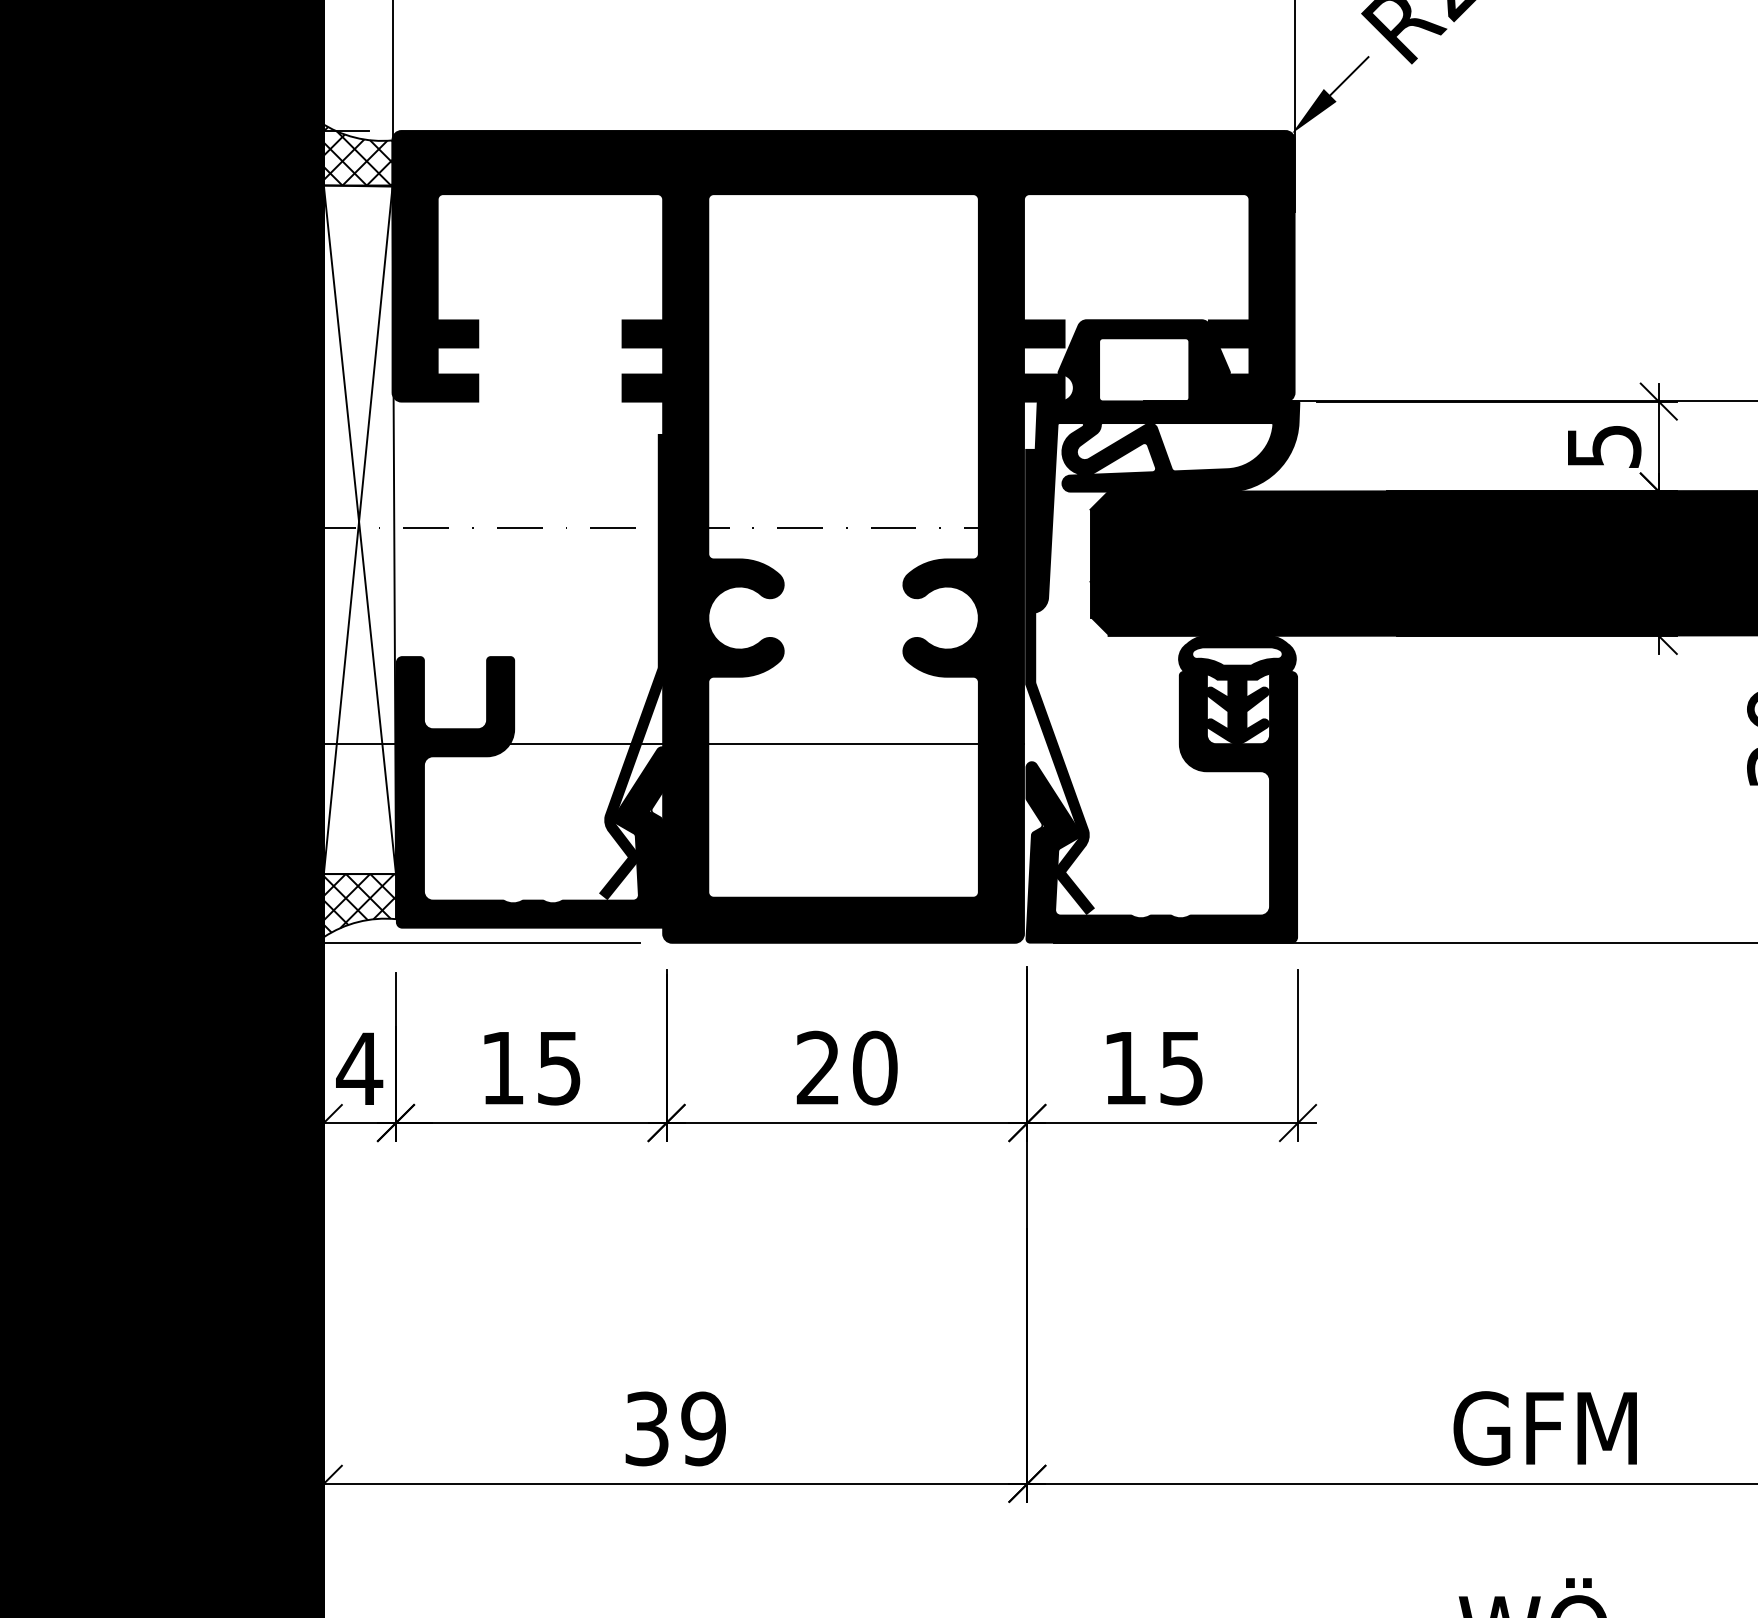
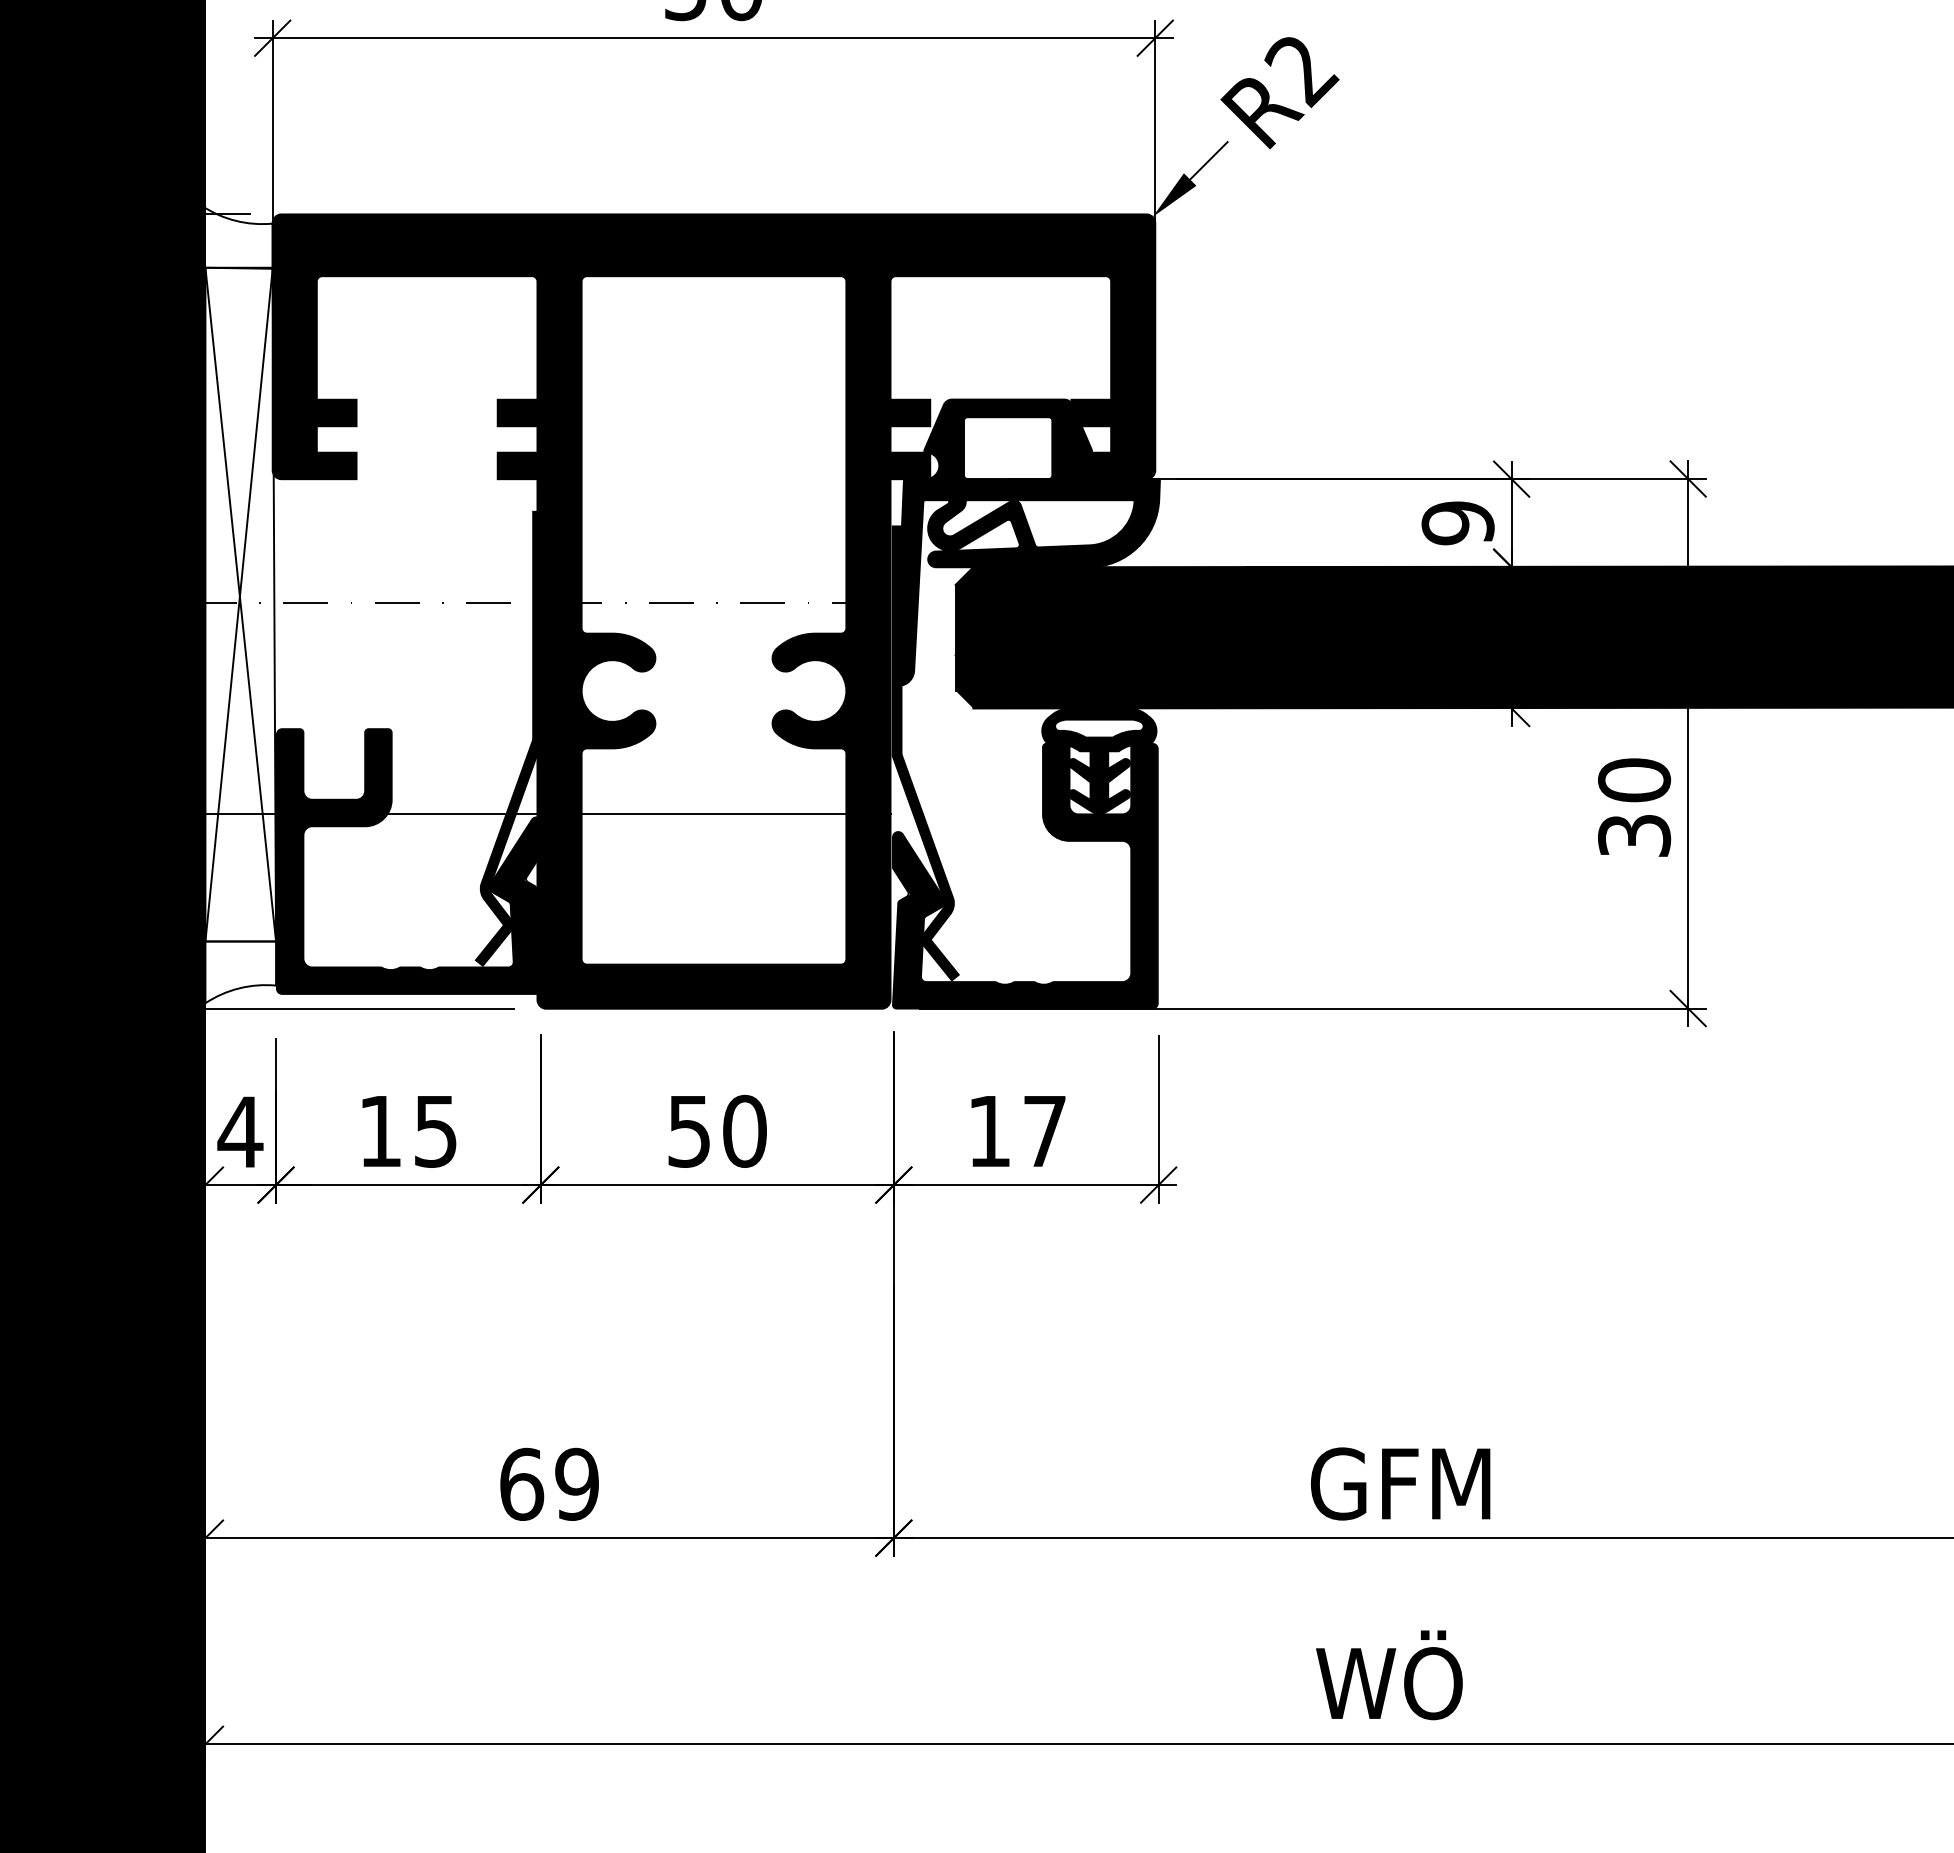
hatch: (356, 155) -> (237, 238), removed
text: (1603, 446) -> (1457, 523), 5 -> 9
hatch: (359, 902) -> (240, 969), removed
text: (817, 1067) -> (688, 1130), 20 -> 50
text: (1181, 1068) -> (1044, 1131), 15 -> 17
text: (647, 1428) -> (522, 1483), 39 -> 69

